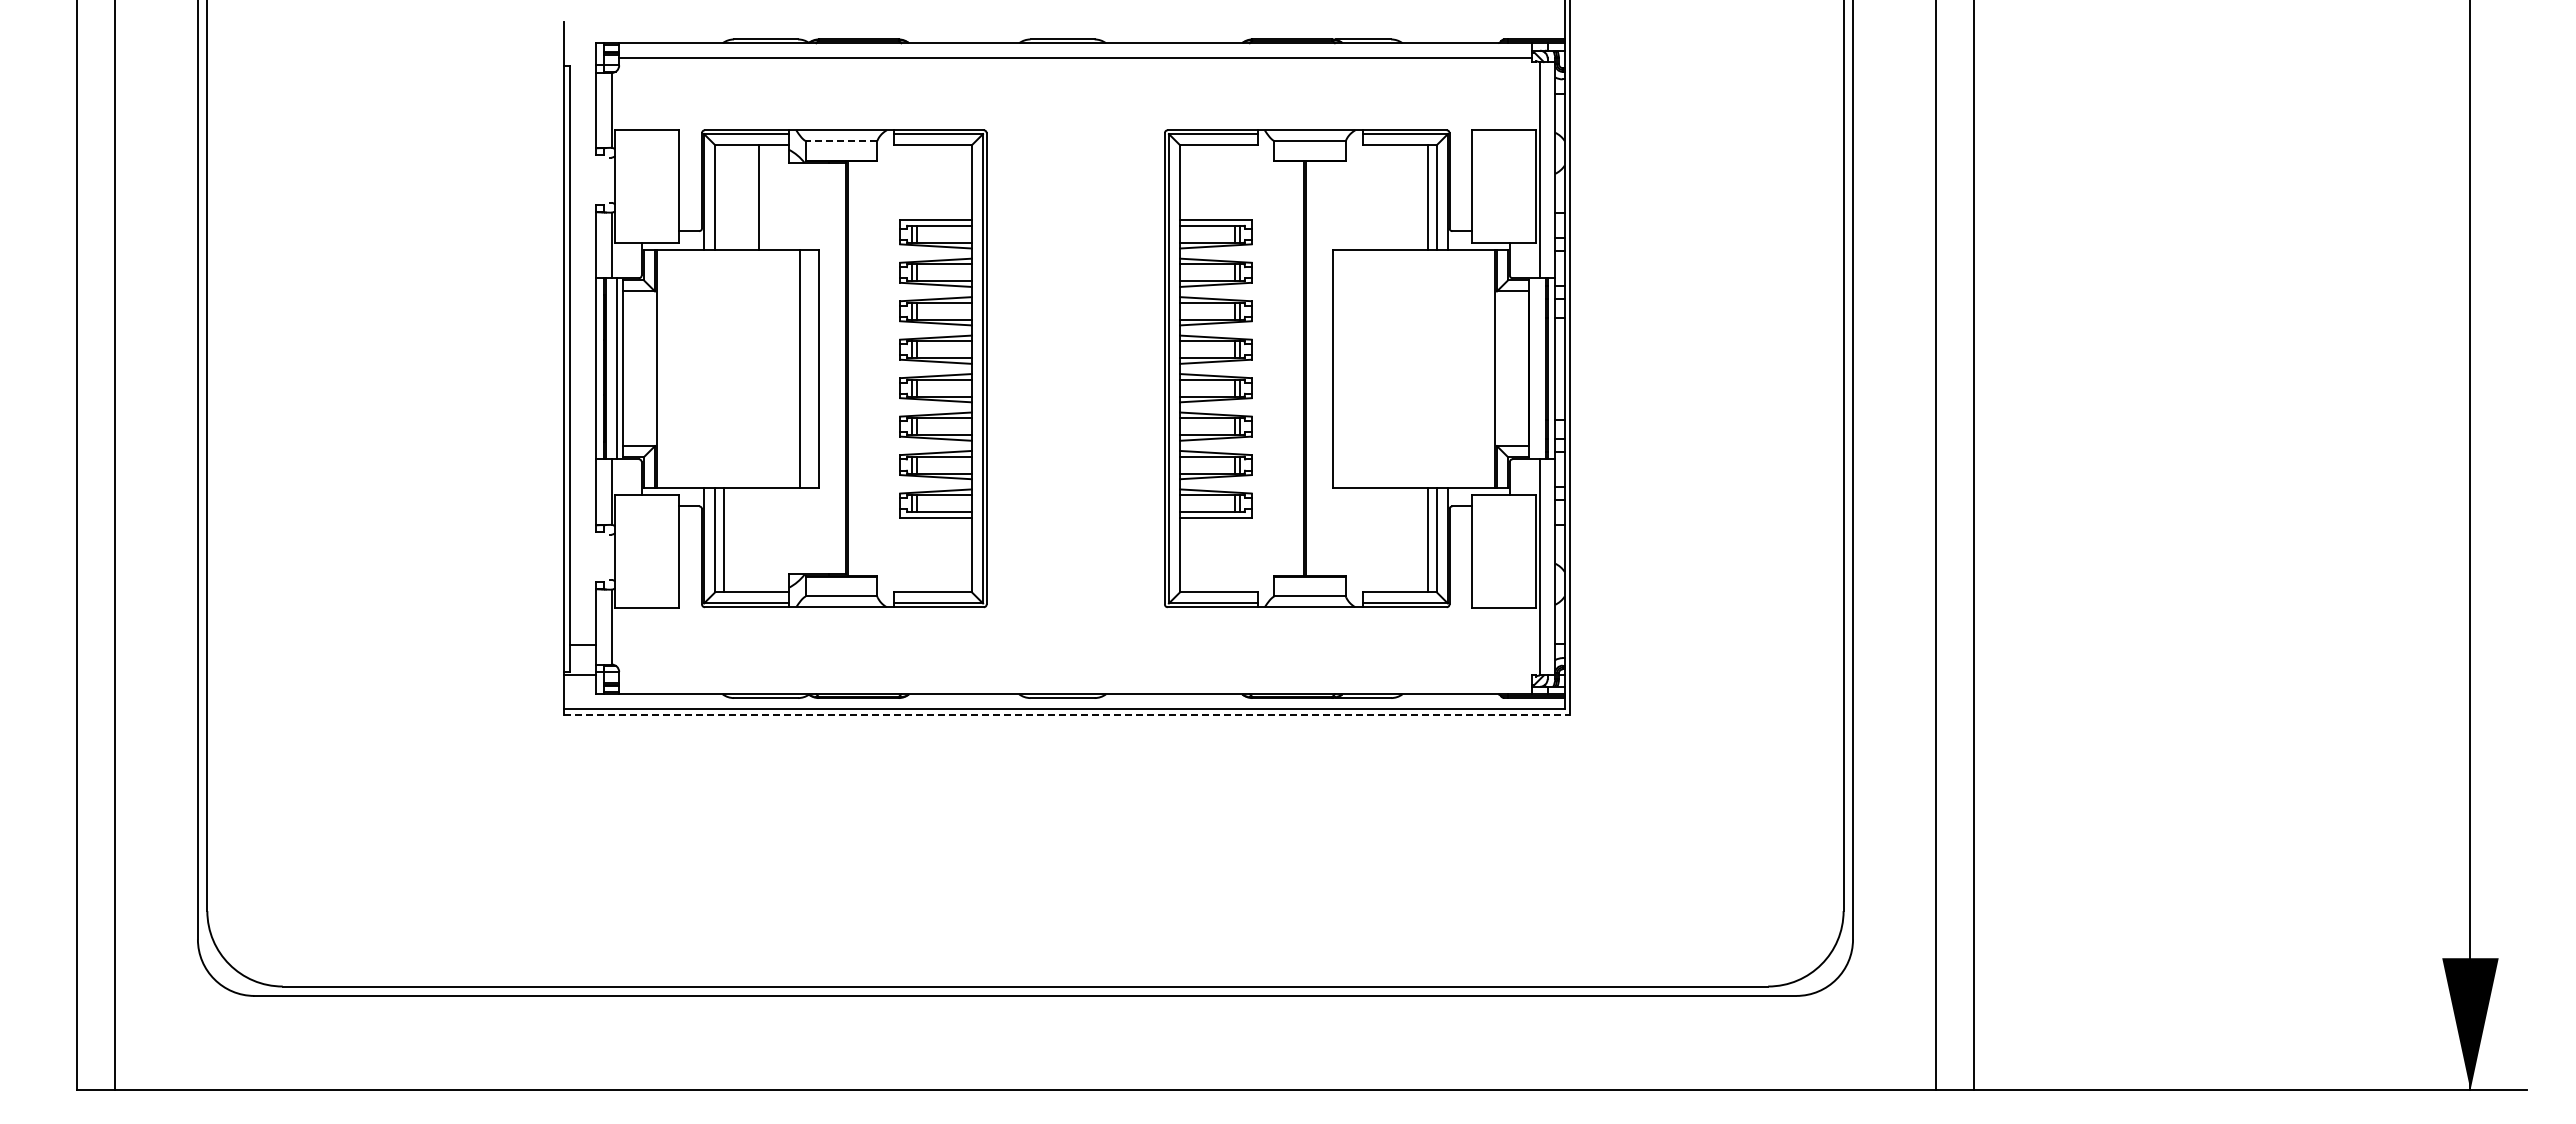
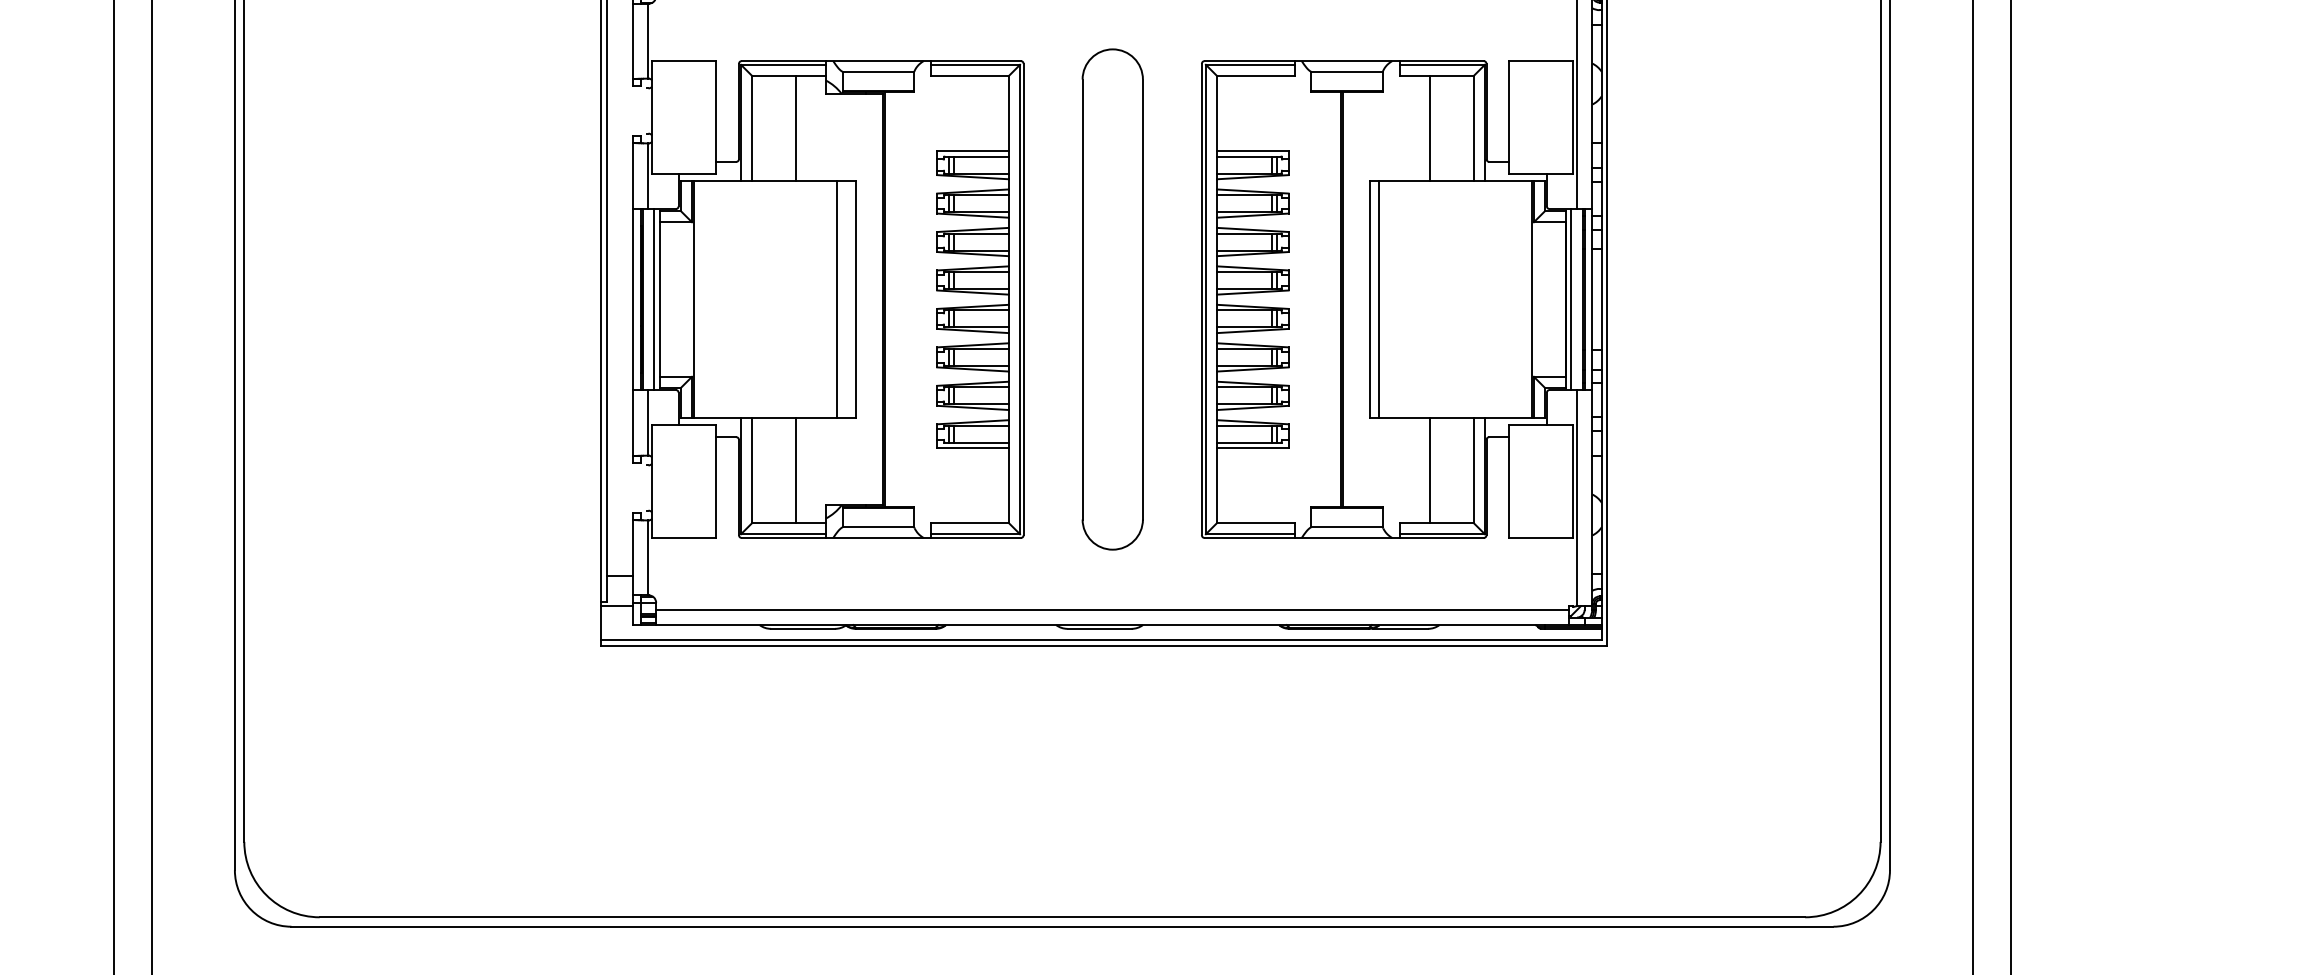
line: (841, 141) -> (878, 72), dashed -> solid
line: (1428, 197) -> (1430, 128), moved
part: (1075, 368) -> (1112, 299), added
line: (1342, 368) -> (1379, 299), added
line: (1534, 368) -> (1571, 299), added
line: (723, 539) -> (795, 470), moved
line: (1428, 539) -> (1430, 470), moved
line: (1075, 679) -> (1112, 610), added
line: (1067, 715) -> (1104, 646), dashed -> solid

